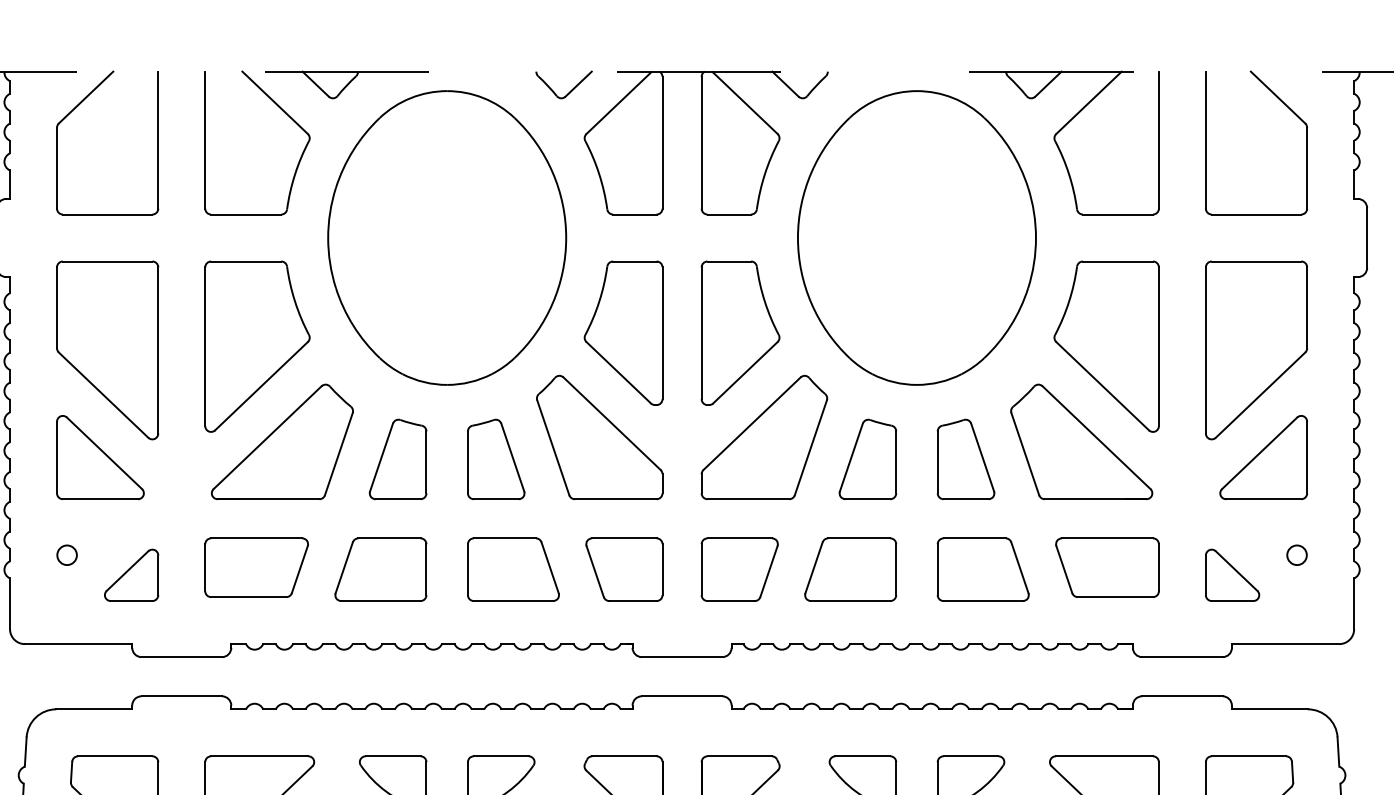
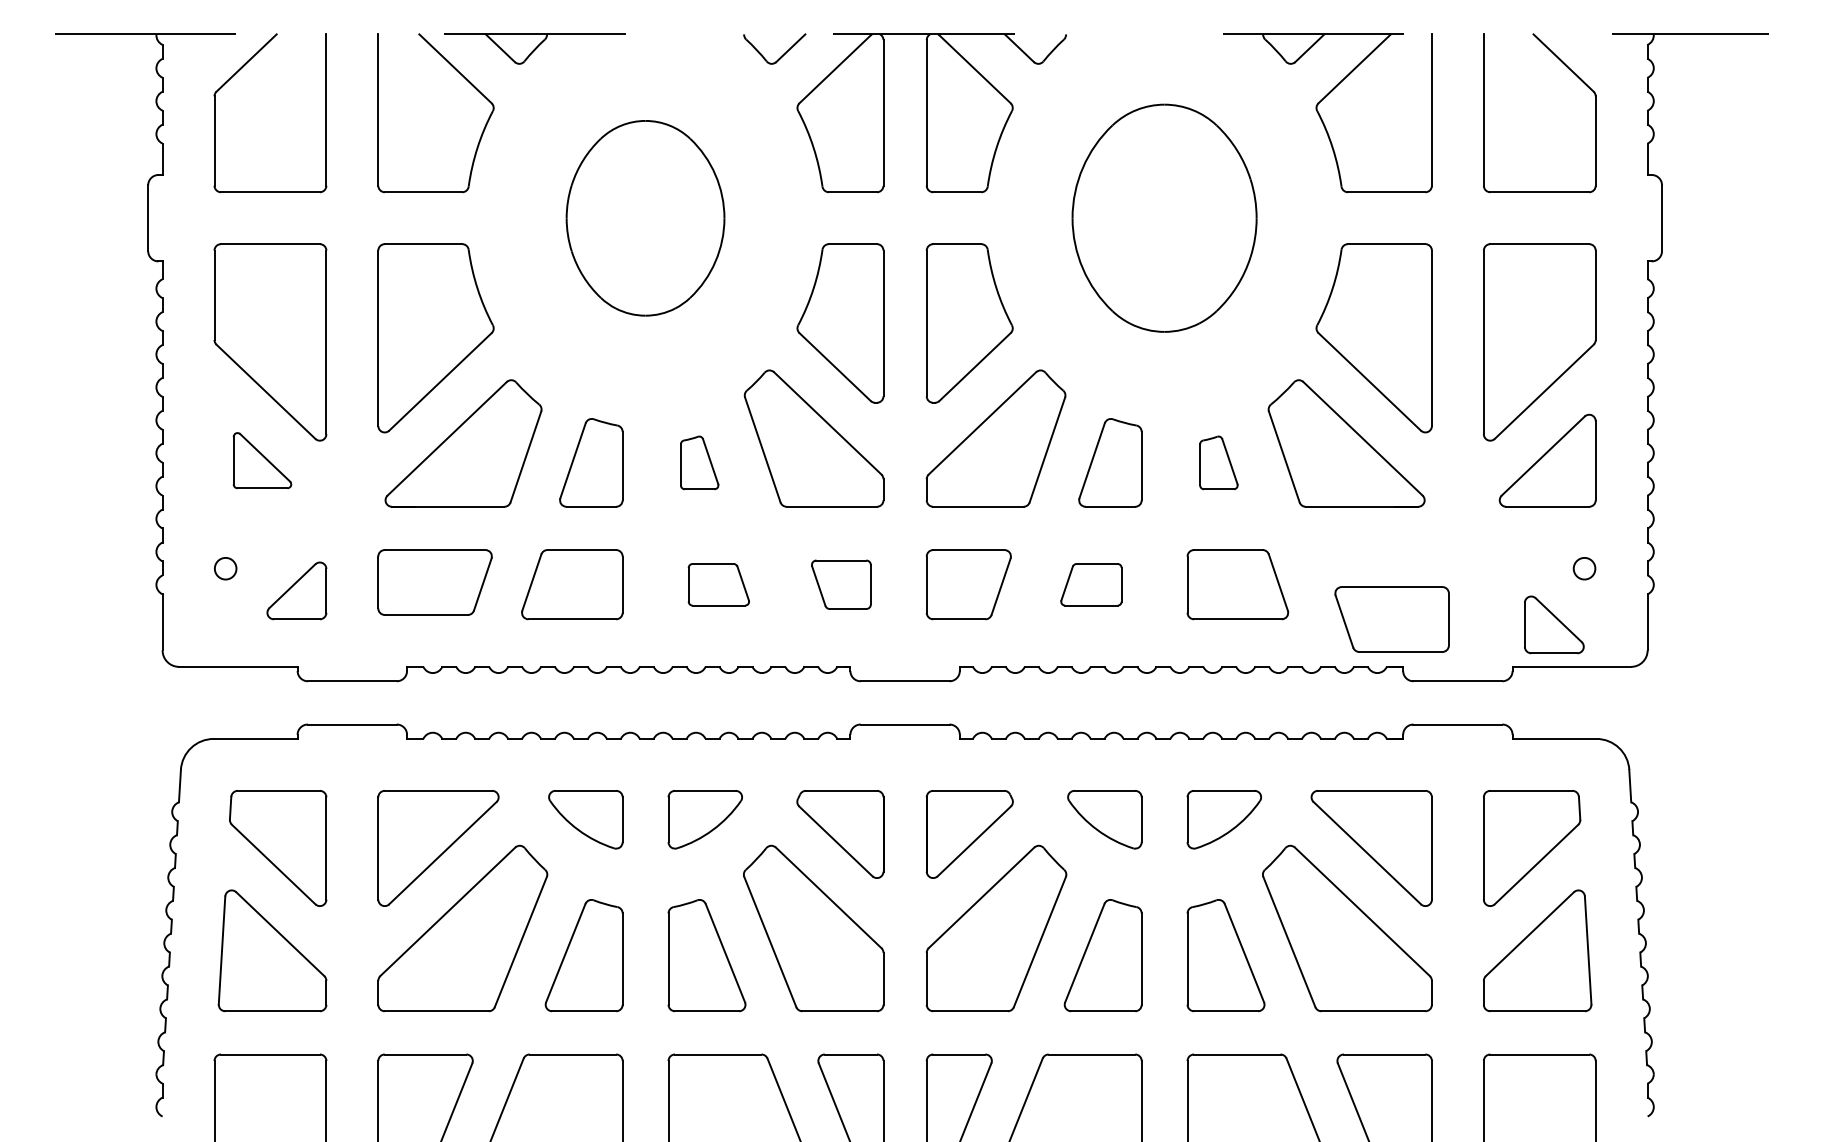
part: (447, 238) -> (645, 218), size x0.6
part: (916, 238) -> (1164, 218), size x0.7
part: (100, 457) -> (262, 460), size x0.6
part: (495, 459) -> (699, 462), size x0.6
part: (965, 459) -> (1218, 462), size x0.6
part: (1106, 567) -> (1391, 619), moved
part: (513, 569) -> (718, 584), size x0.6
part: (624, 569) -> (841, 584), size x0.7
part: (850, 569) -> (1091, 584), size x0.6
part: (1232, 574) -> (1554, 624), moved

